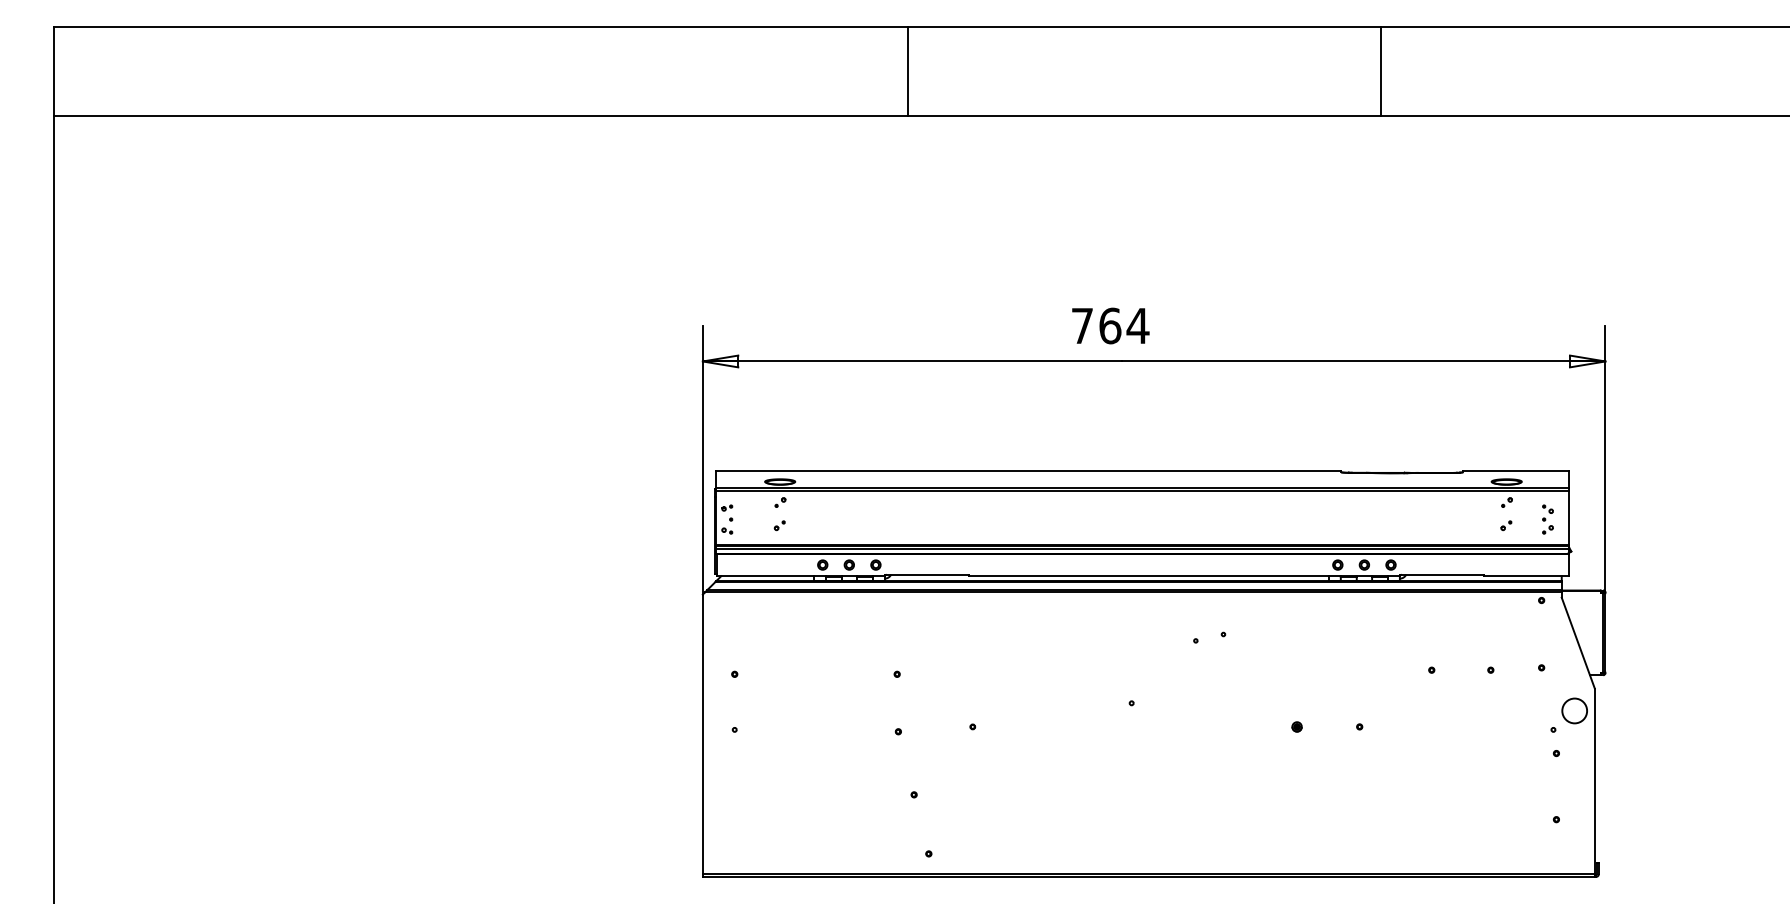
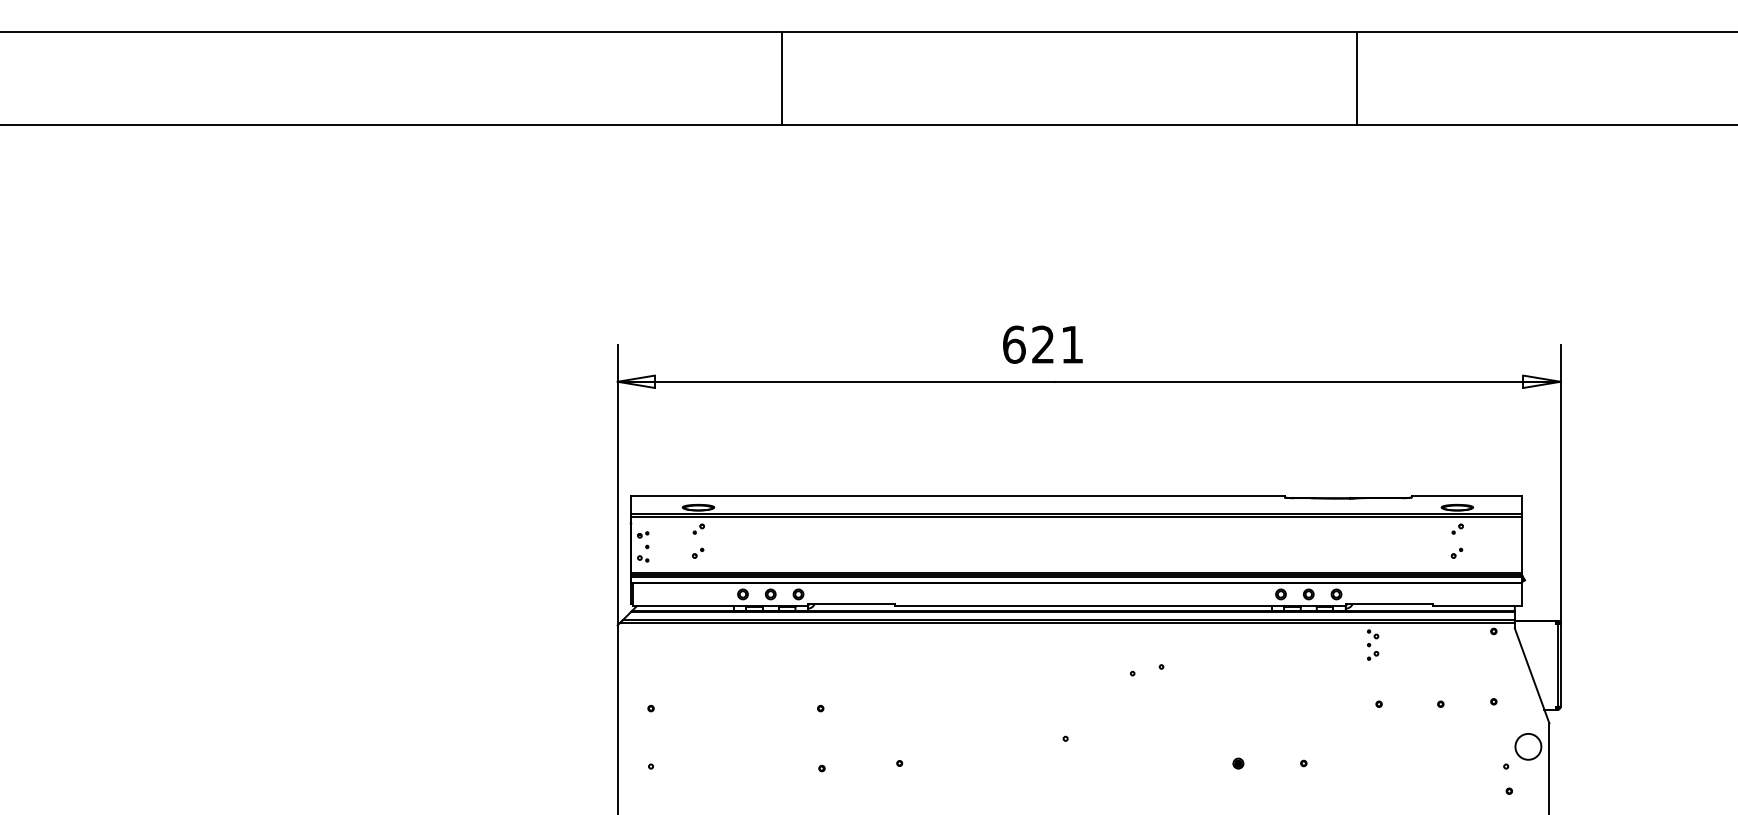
line: (908, 71) -> (782, 78), moved
line: (1380, 71) -> (1356, 78), moved
text: (1110, 325) -> (1043, 344), 764 -> 621
part: (1547, 519) -> (1372, 645), moved

